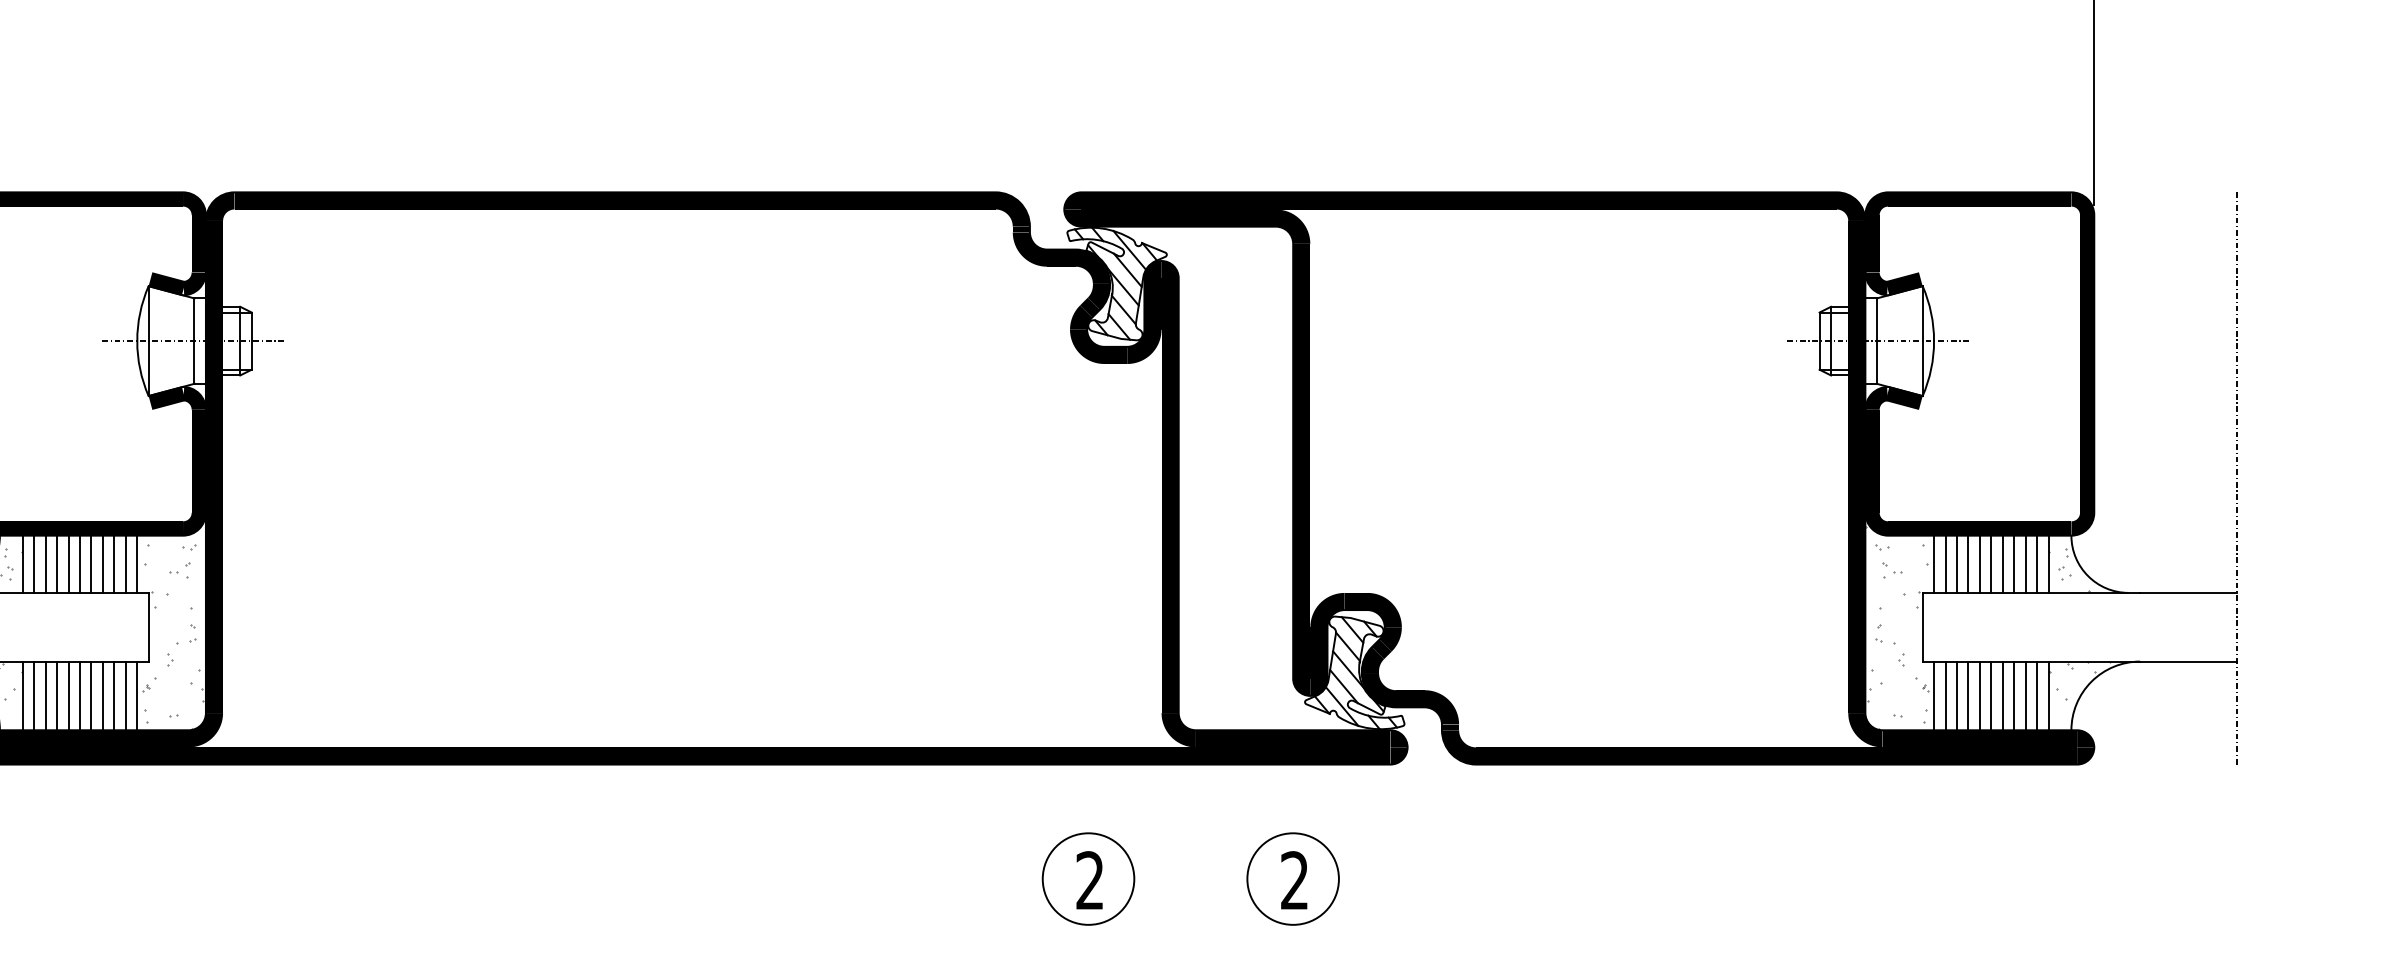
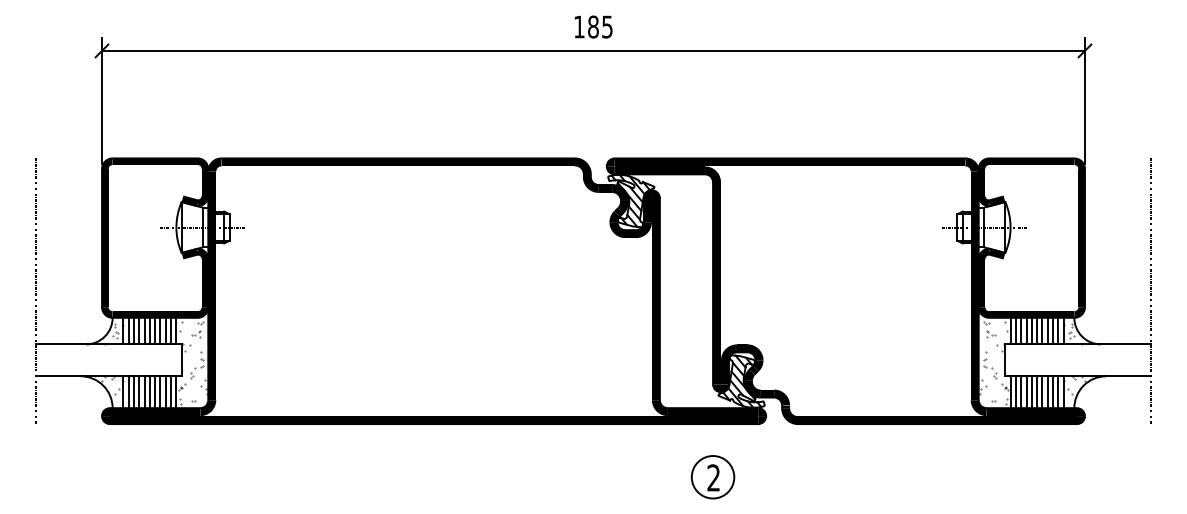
part: (1087, 879) -> (617, 477), removed

